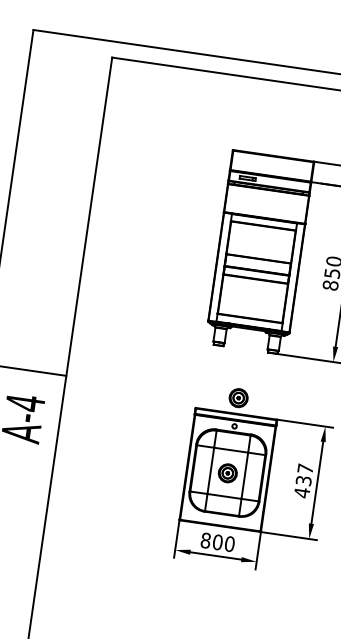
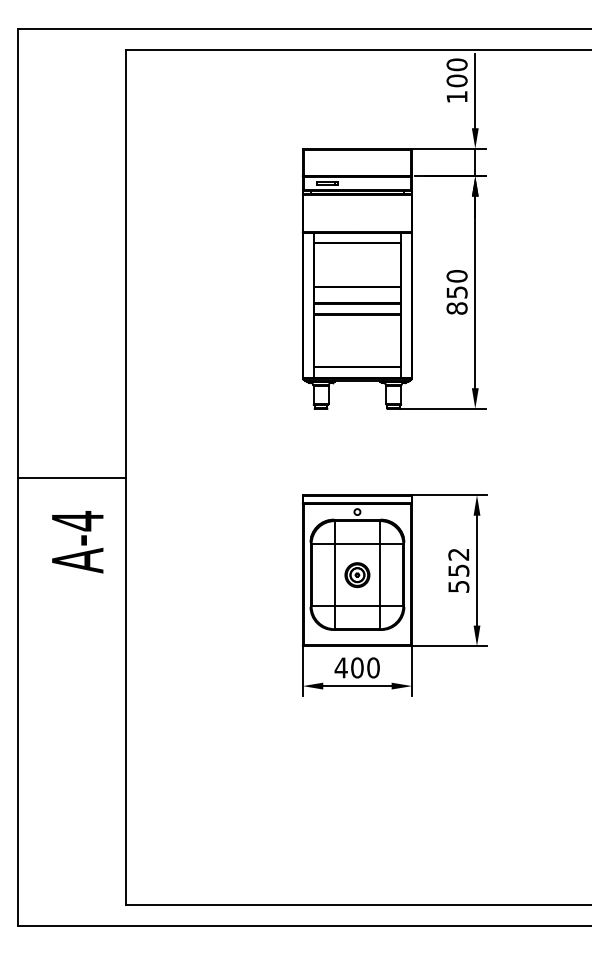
part: (238, 398) -> (357, 474), removed
text: (303, 480) -> (458, 570), 437 -> 552
text: (205, 540) -> (340, 667), 800 -> 400

